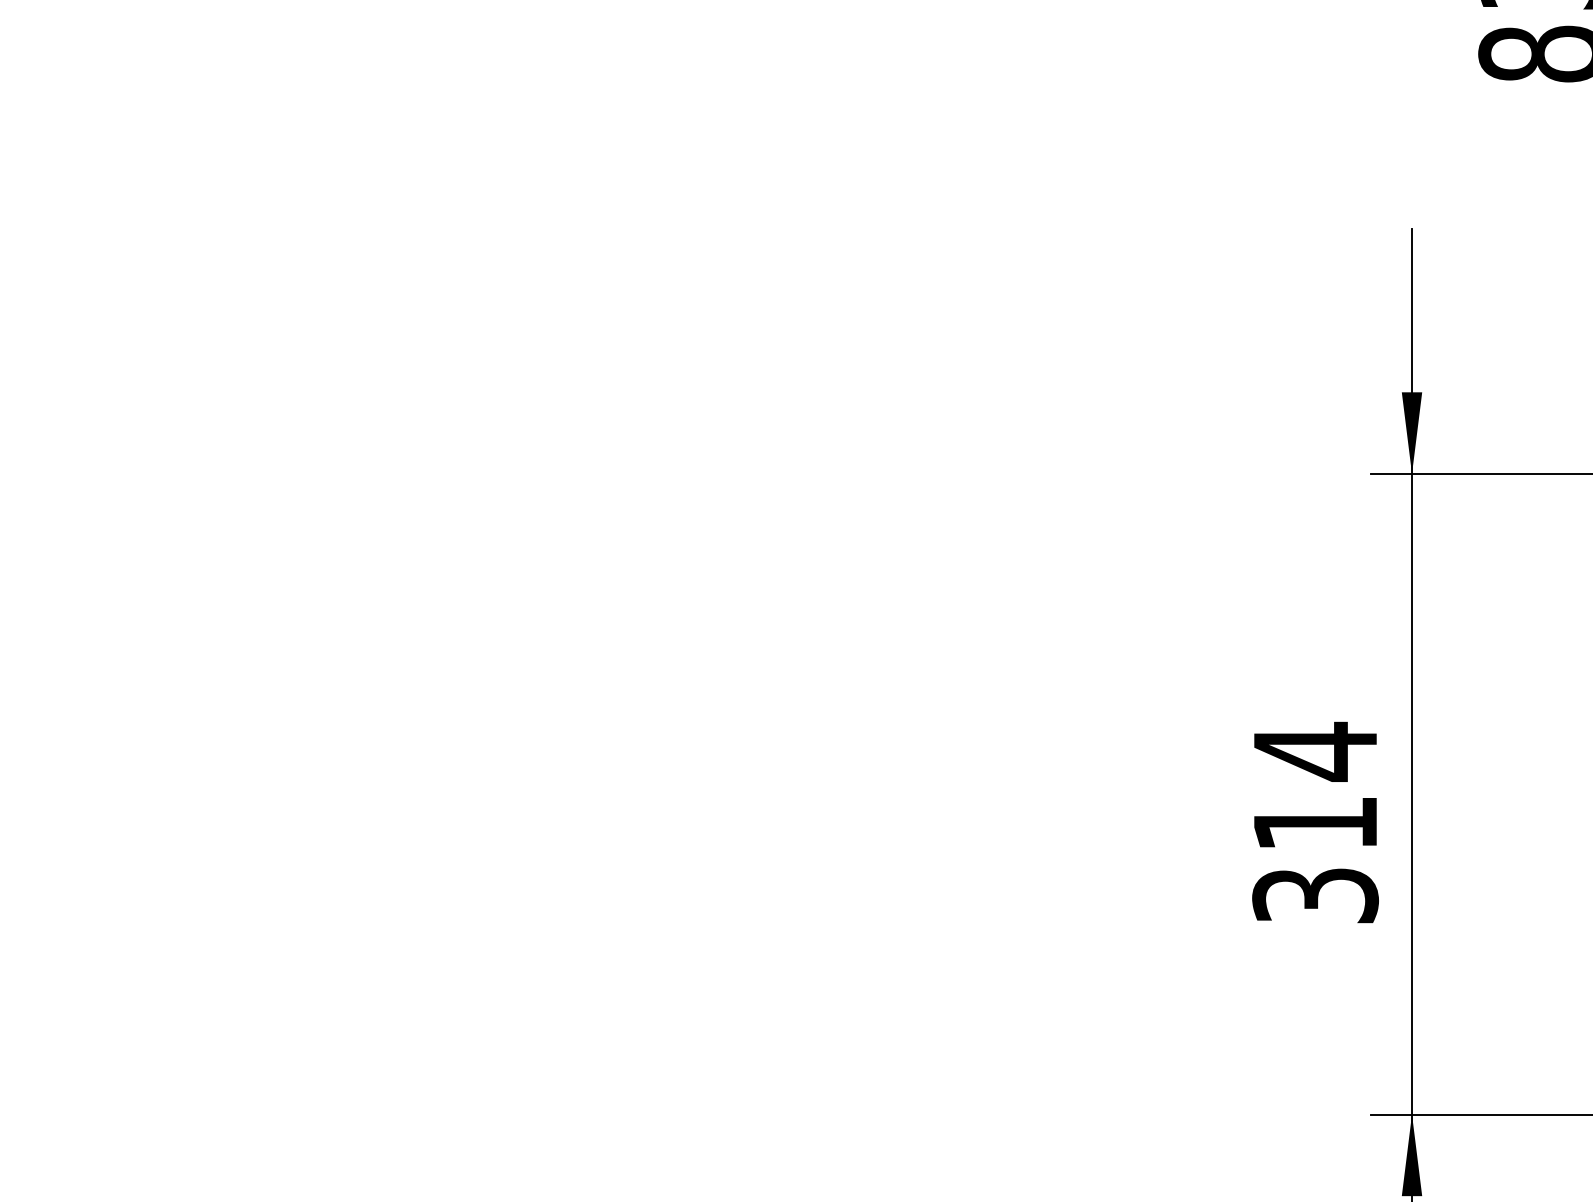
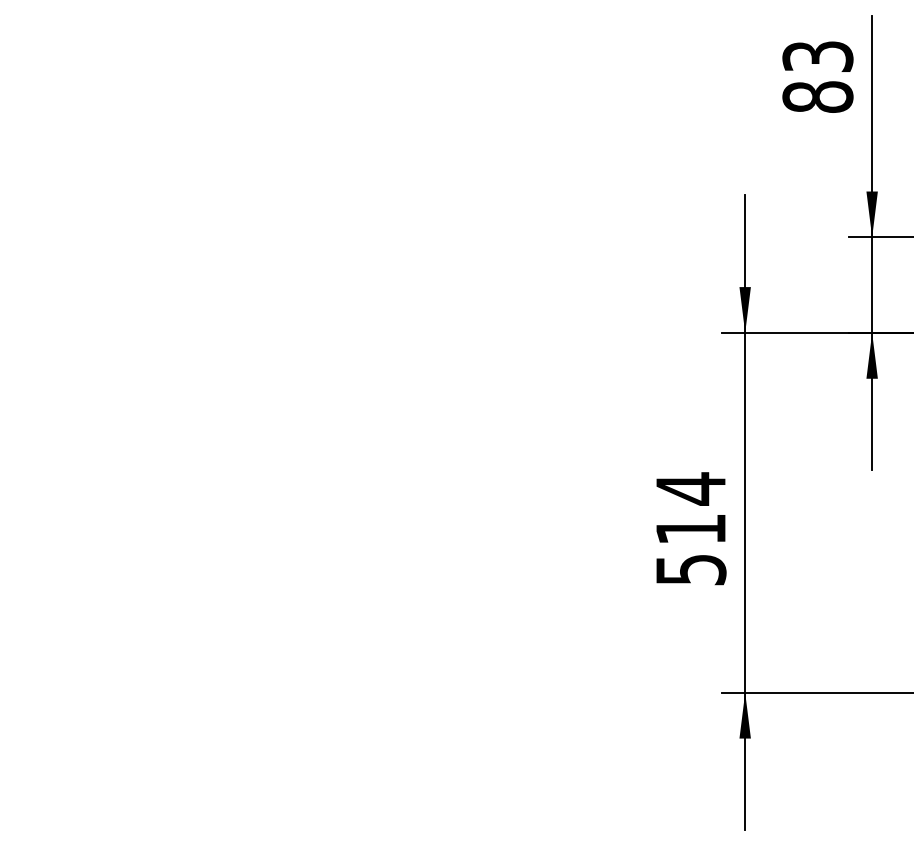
text: (1314, 895) -> (690, 569), 314 -> 514

